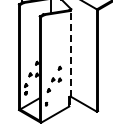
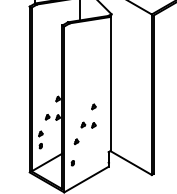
line: (70, 53) -> (110, 83), dashed -> solid

